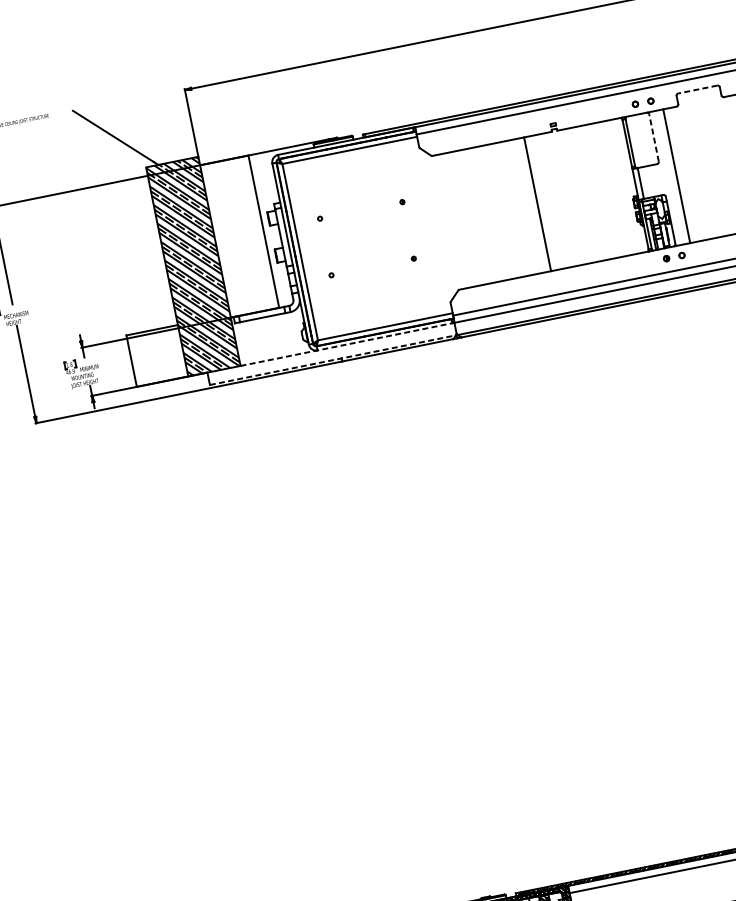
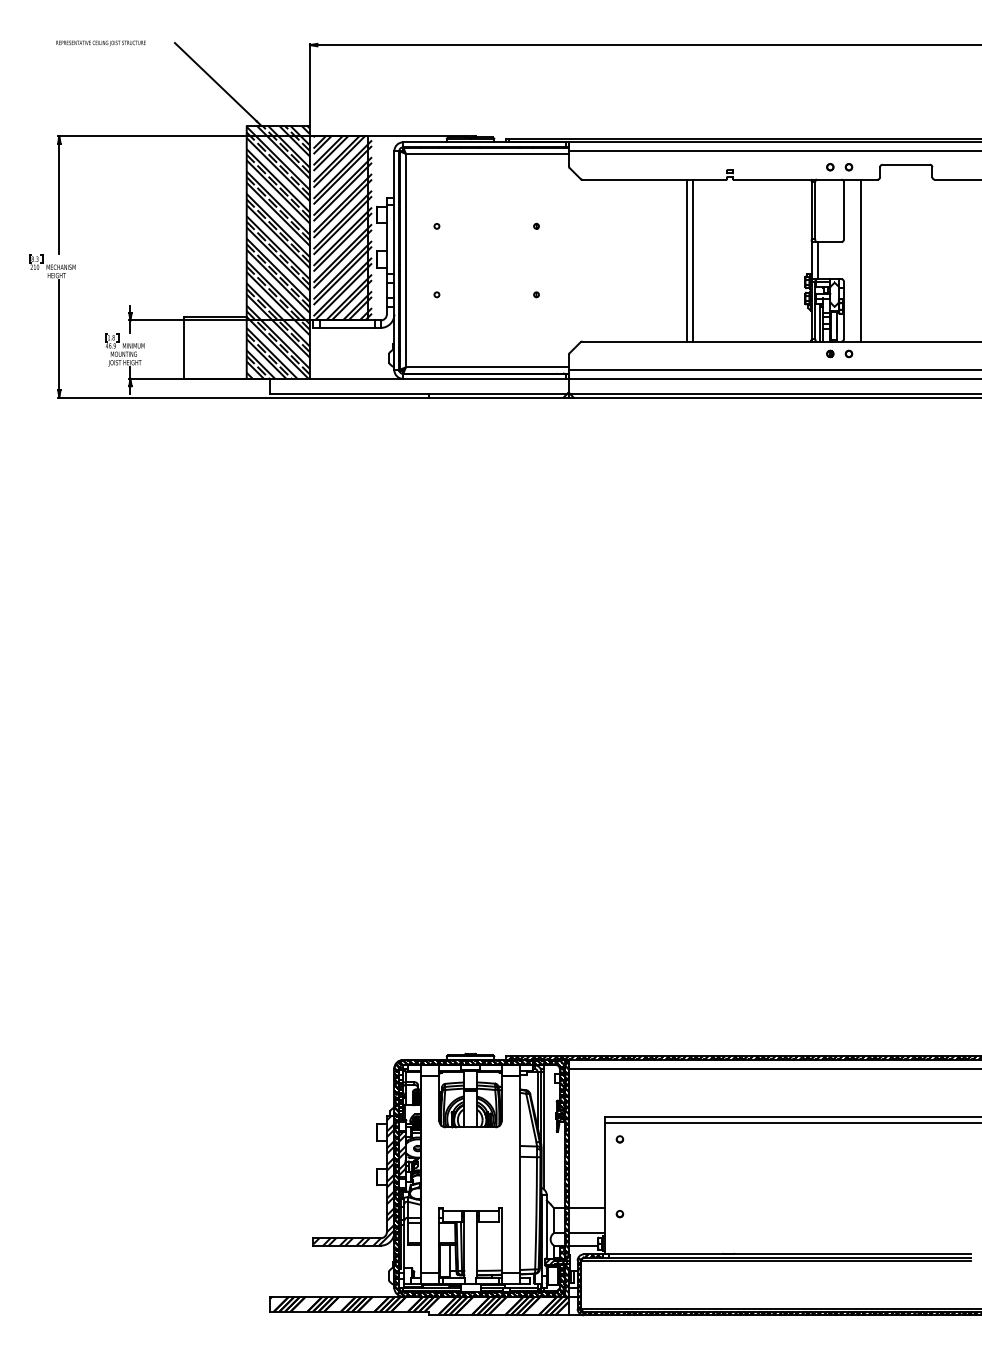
line: (697, 89) -> (906, 164), dashed -> solid
line: (654, 137) -> (844, 210), dashed -> solid
line: (532, 205) -> (686, 260), added
hatch: (242, 236) -> (342, 228), added
line: (347, 344) -> (439, 378), dashed -> solid
line: (332, 359) -> (418, 393), dashed -> solid

